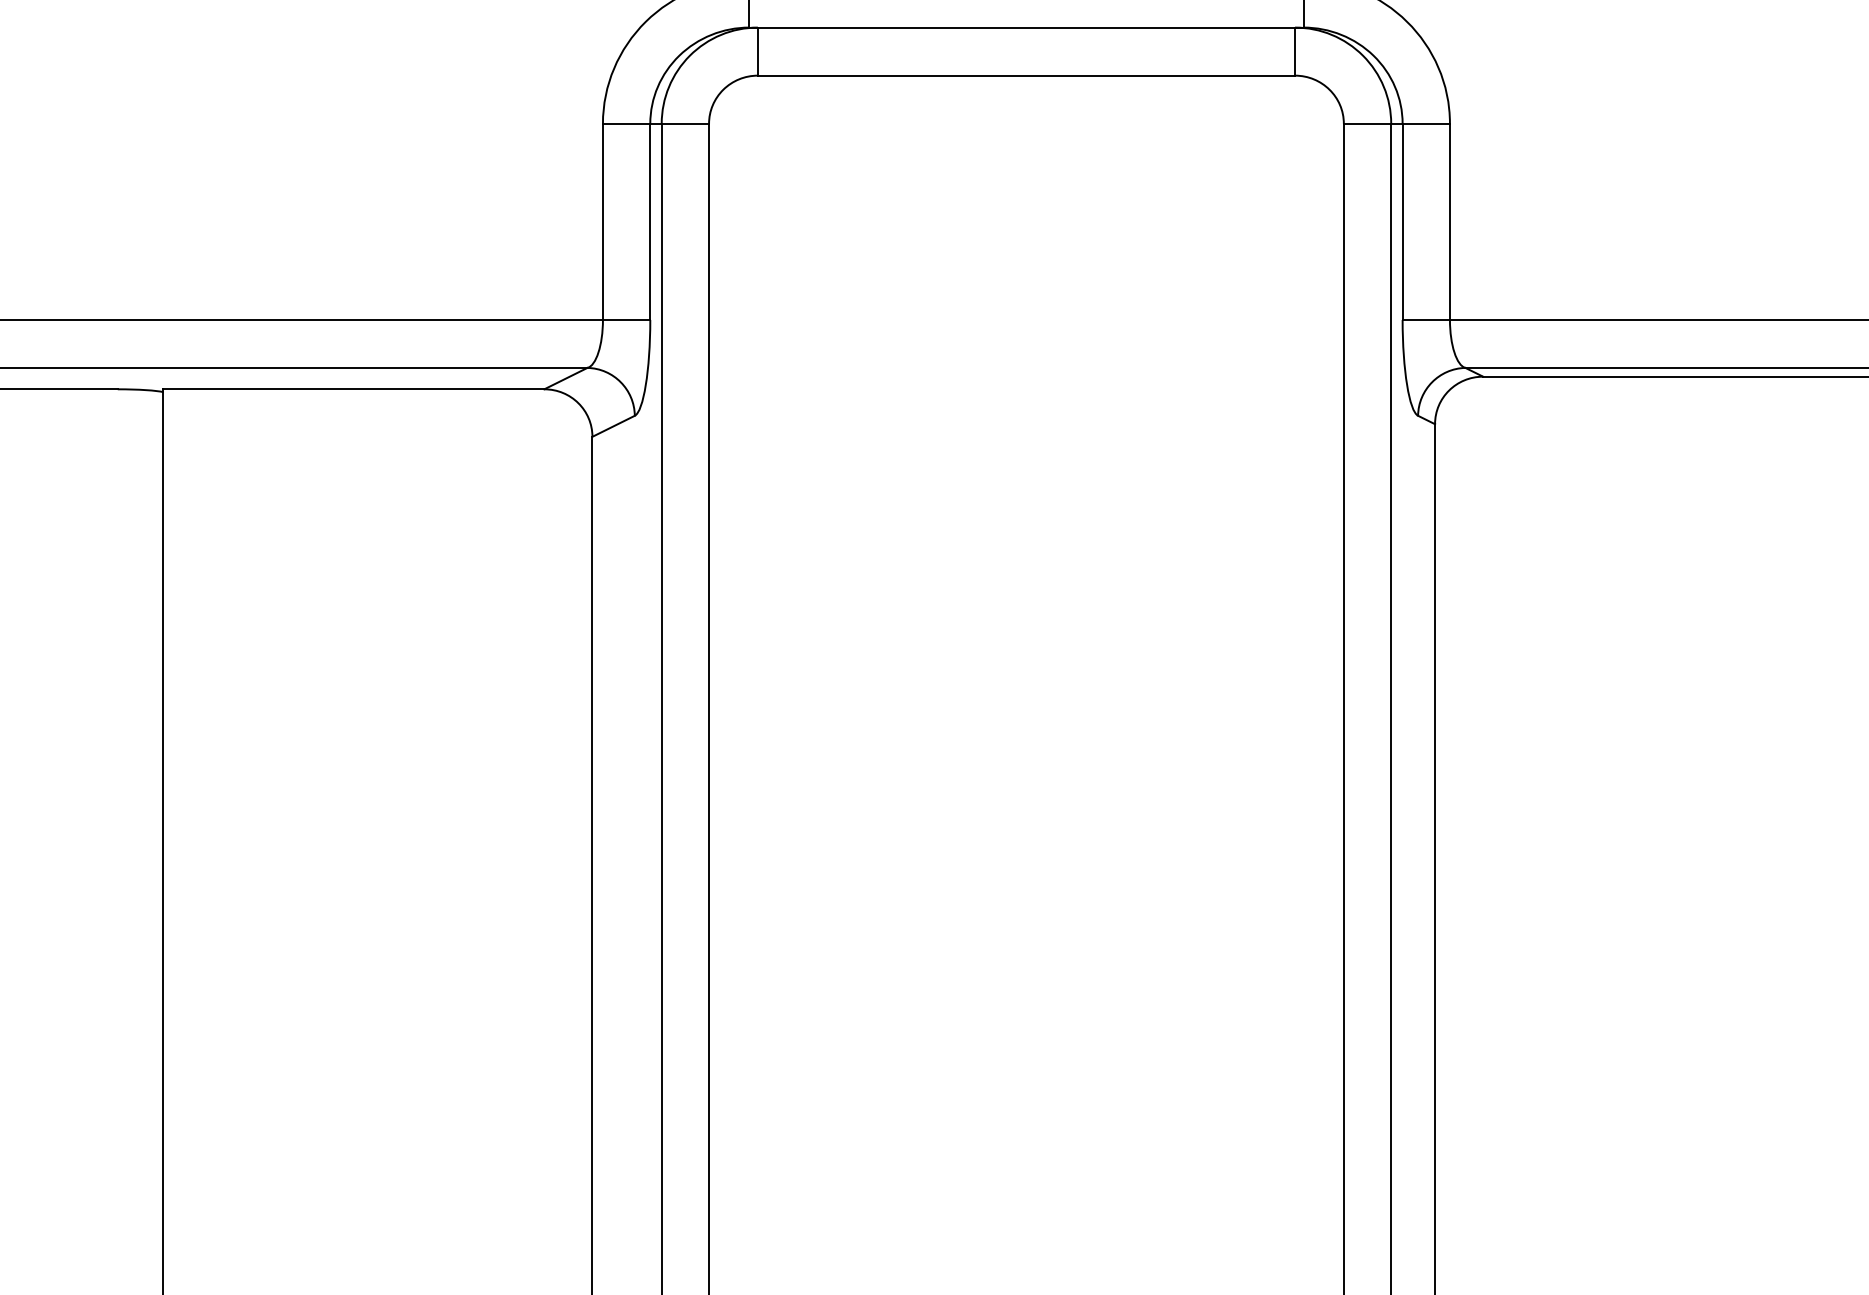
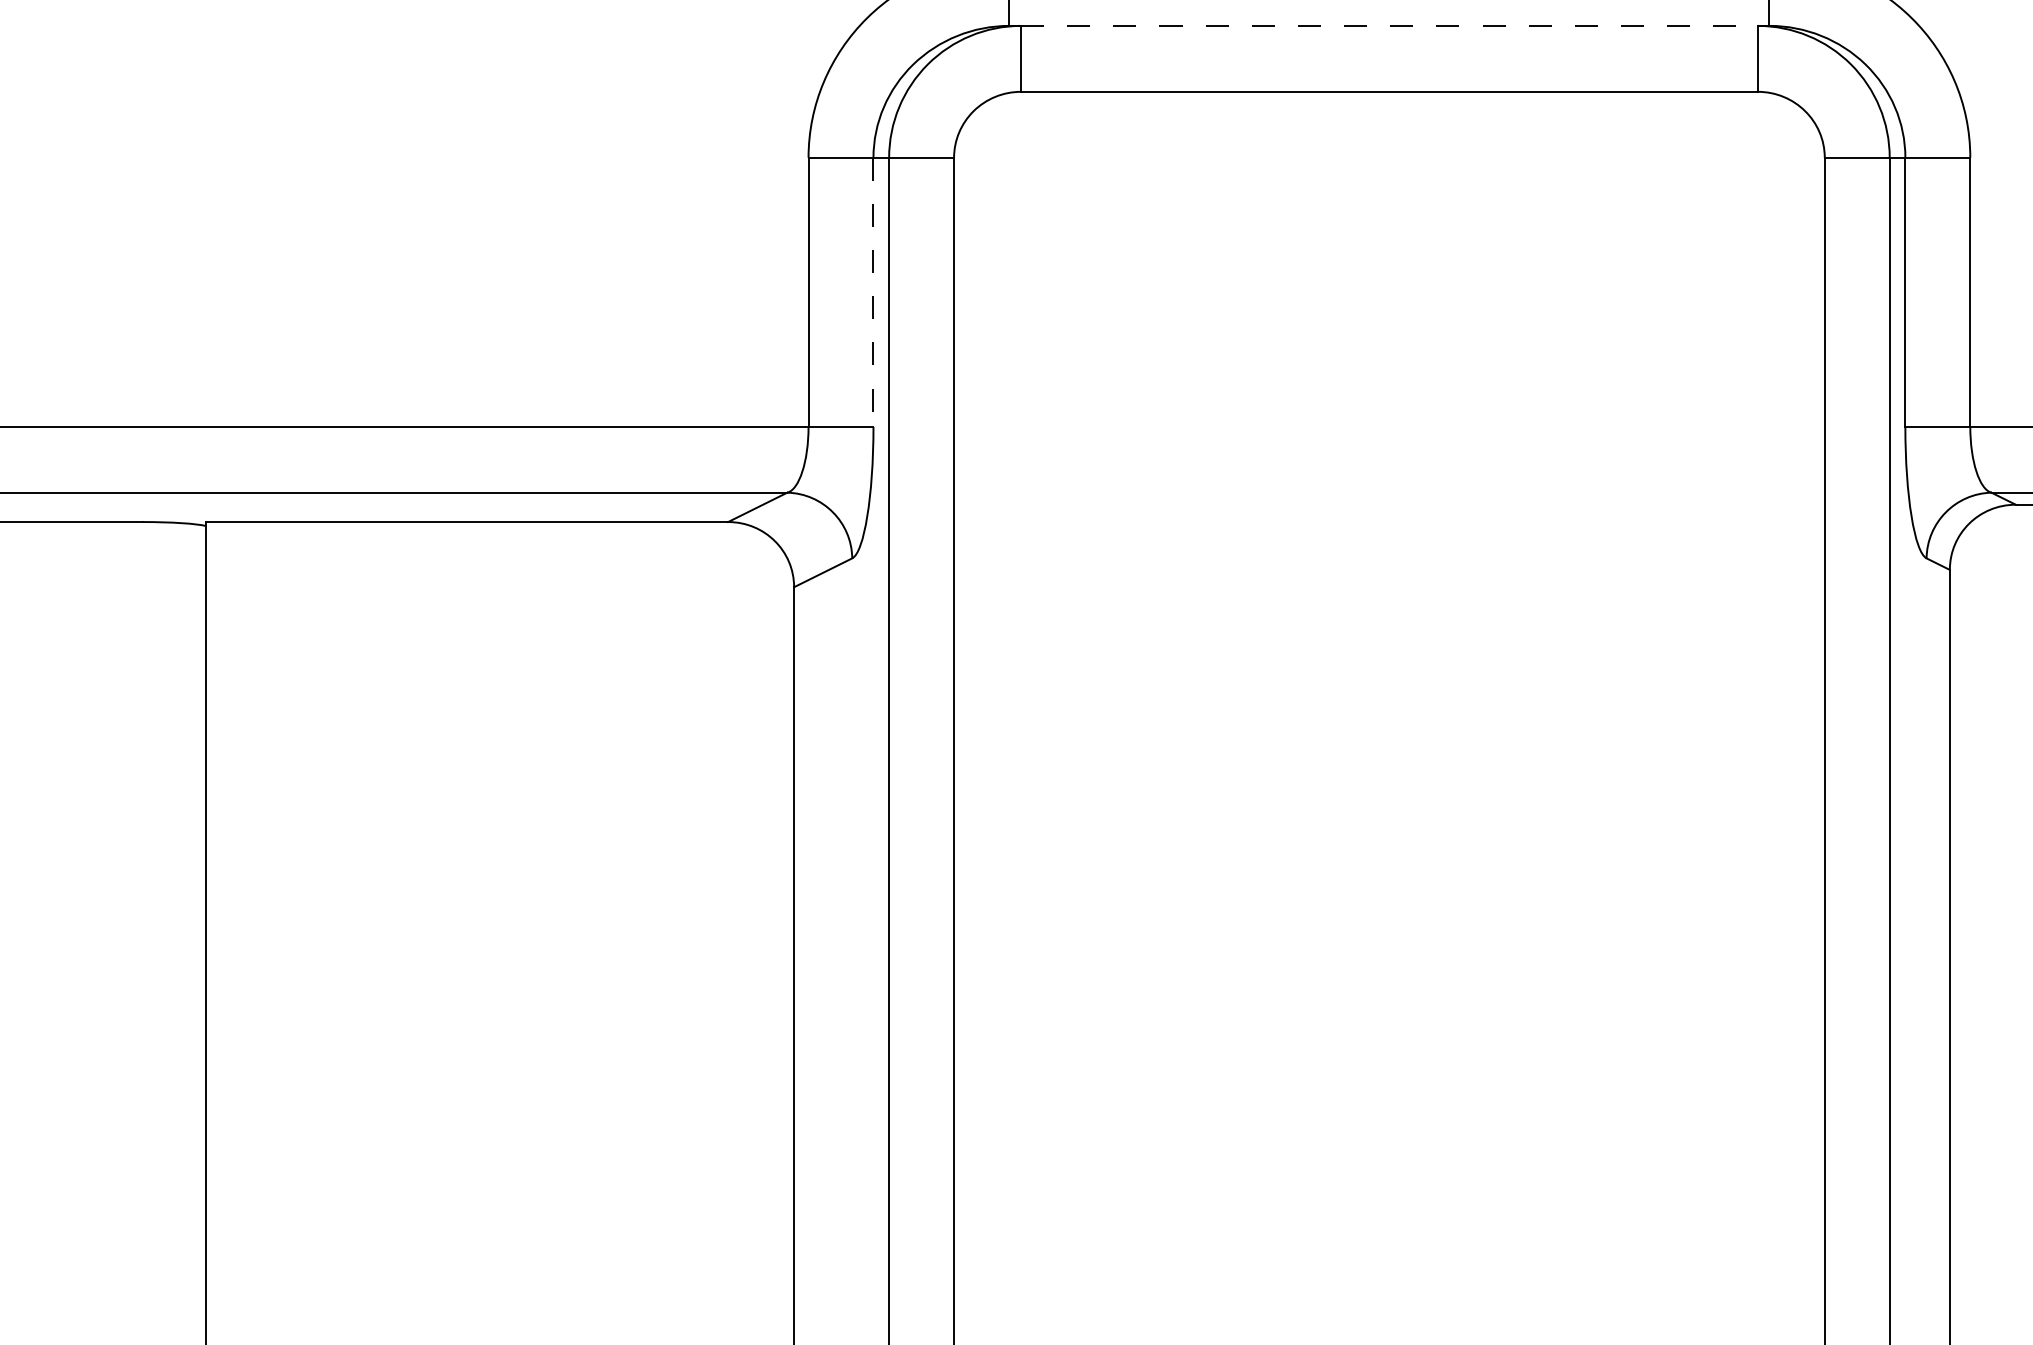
line: (1026, 27) -> (1389, 25), solid -> dashed
line: (650, 222) -> (873, 293), solid -> dashed

